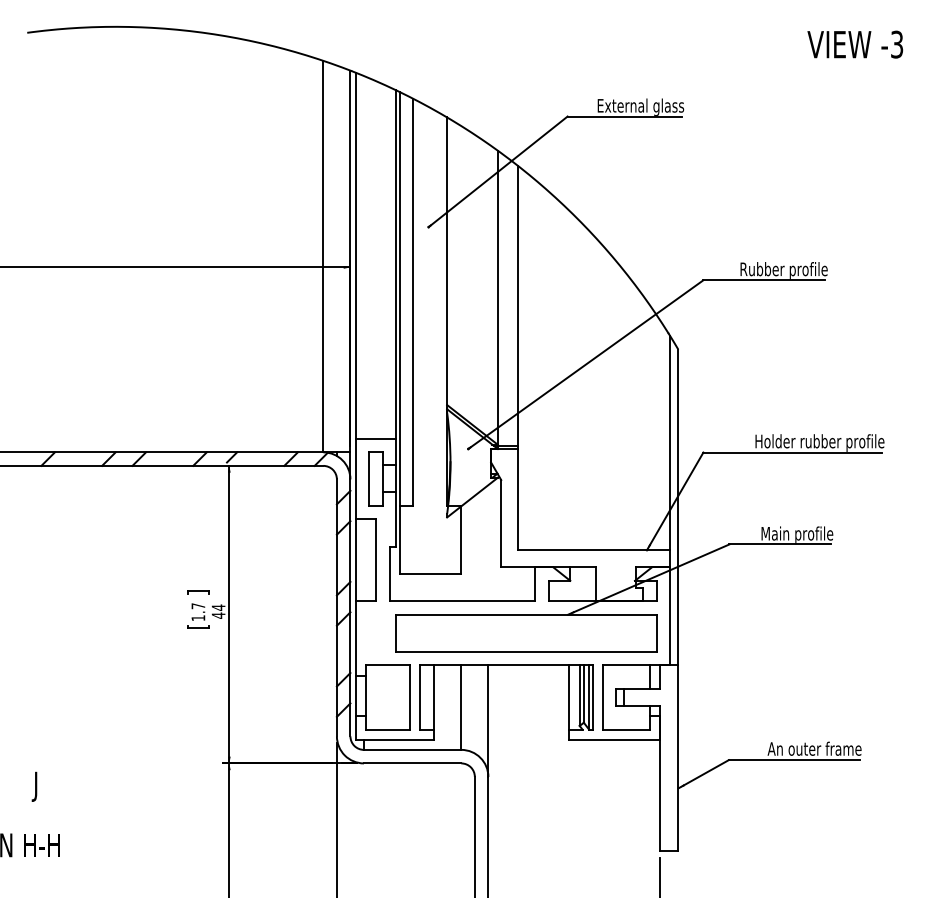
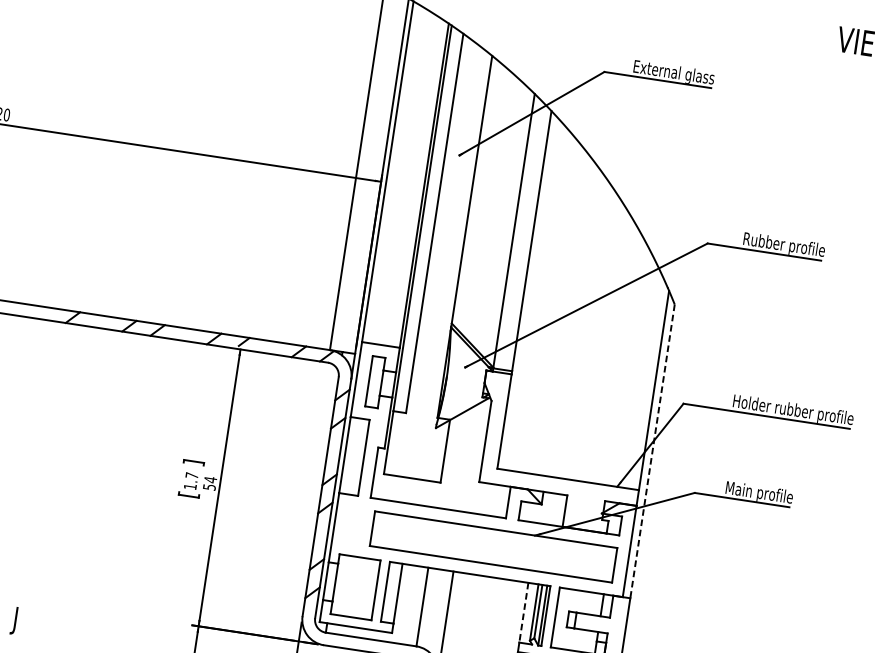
line: (678, 507) -> (652, 451), solid -> dashed
text: (218, 615) -> (209, 487), 44 -> 54
line: (568, 697) -> (523, 612), solid -> dashed

